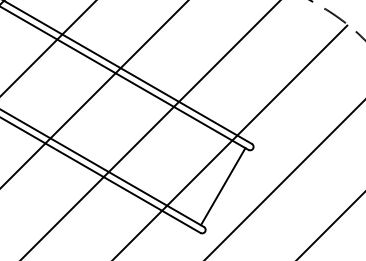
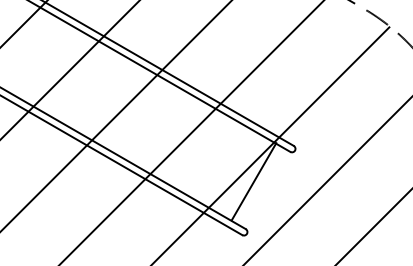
line: (222, 186) -> (253, 181), moved

